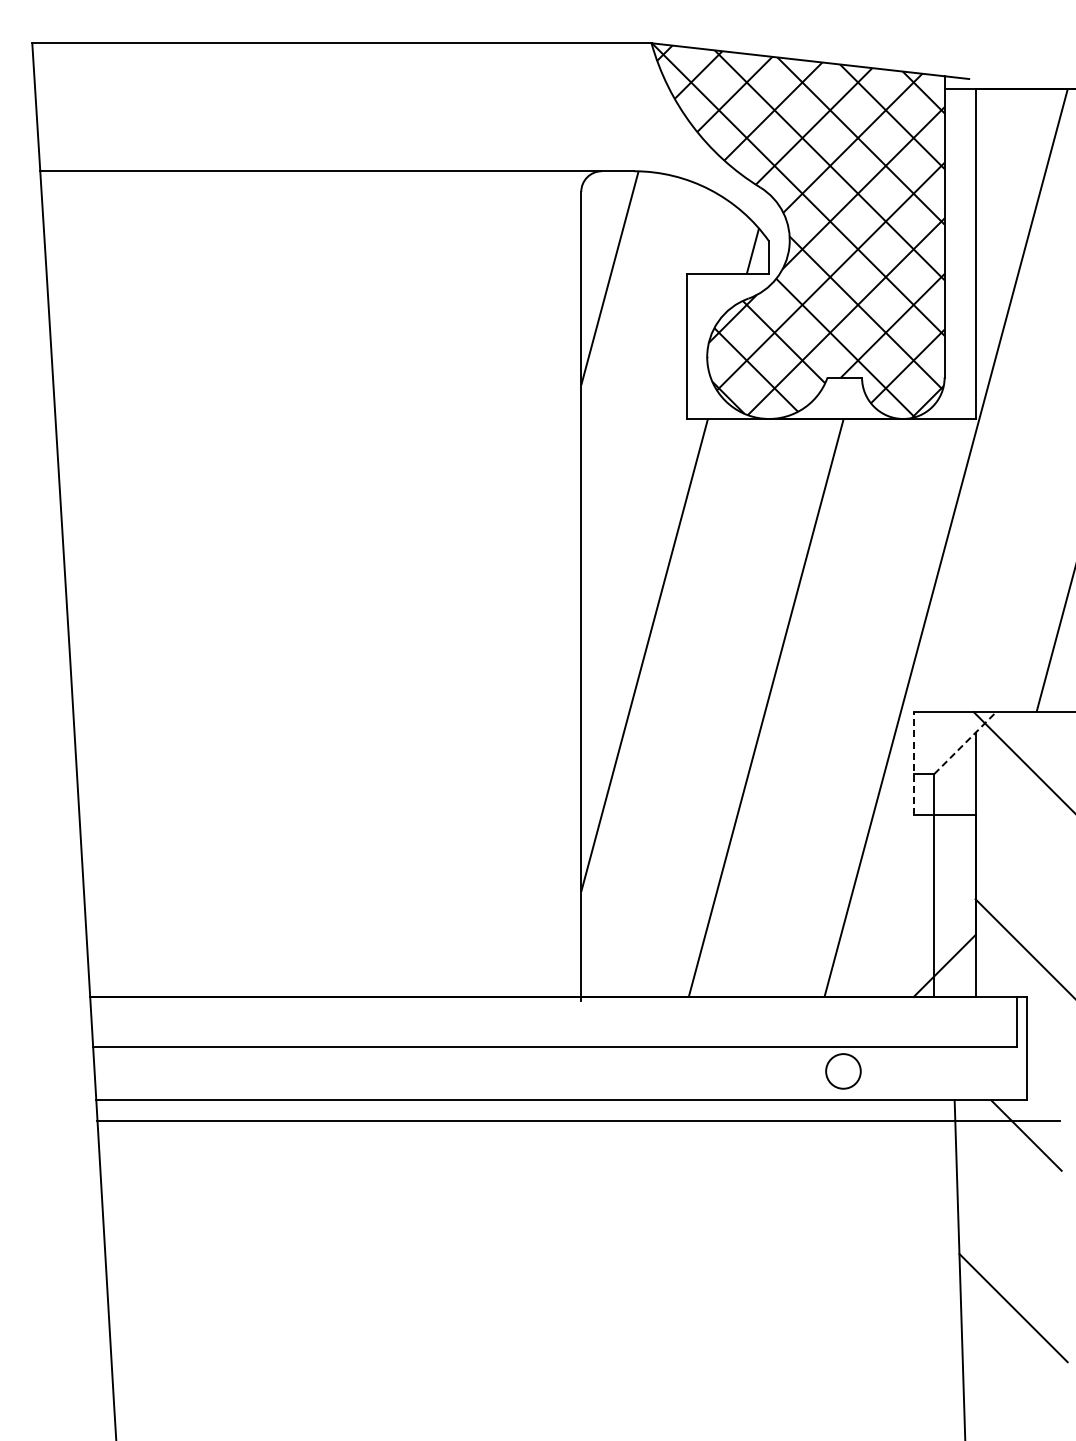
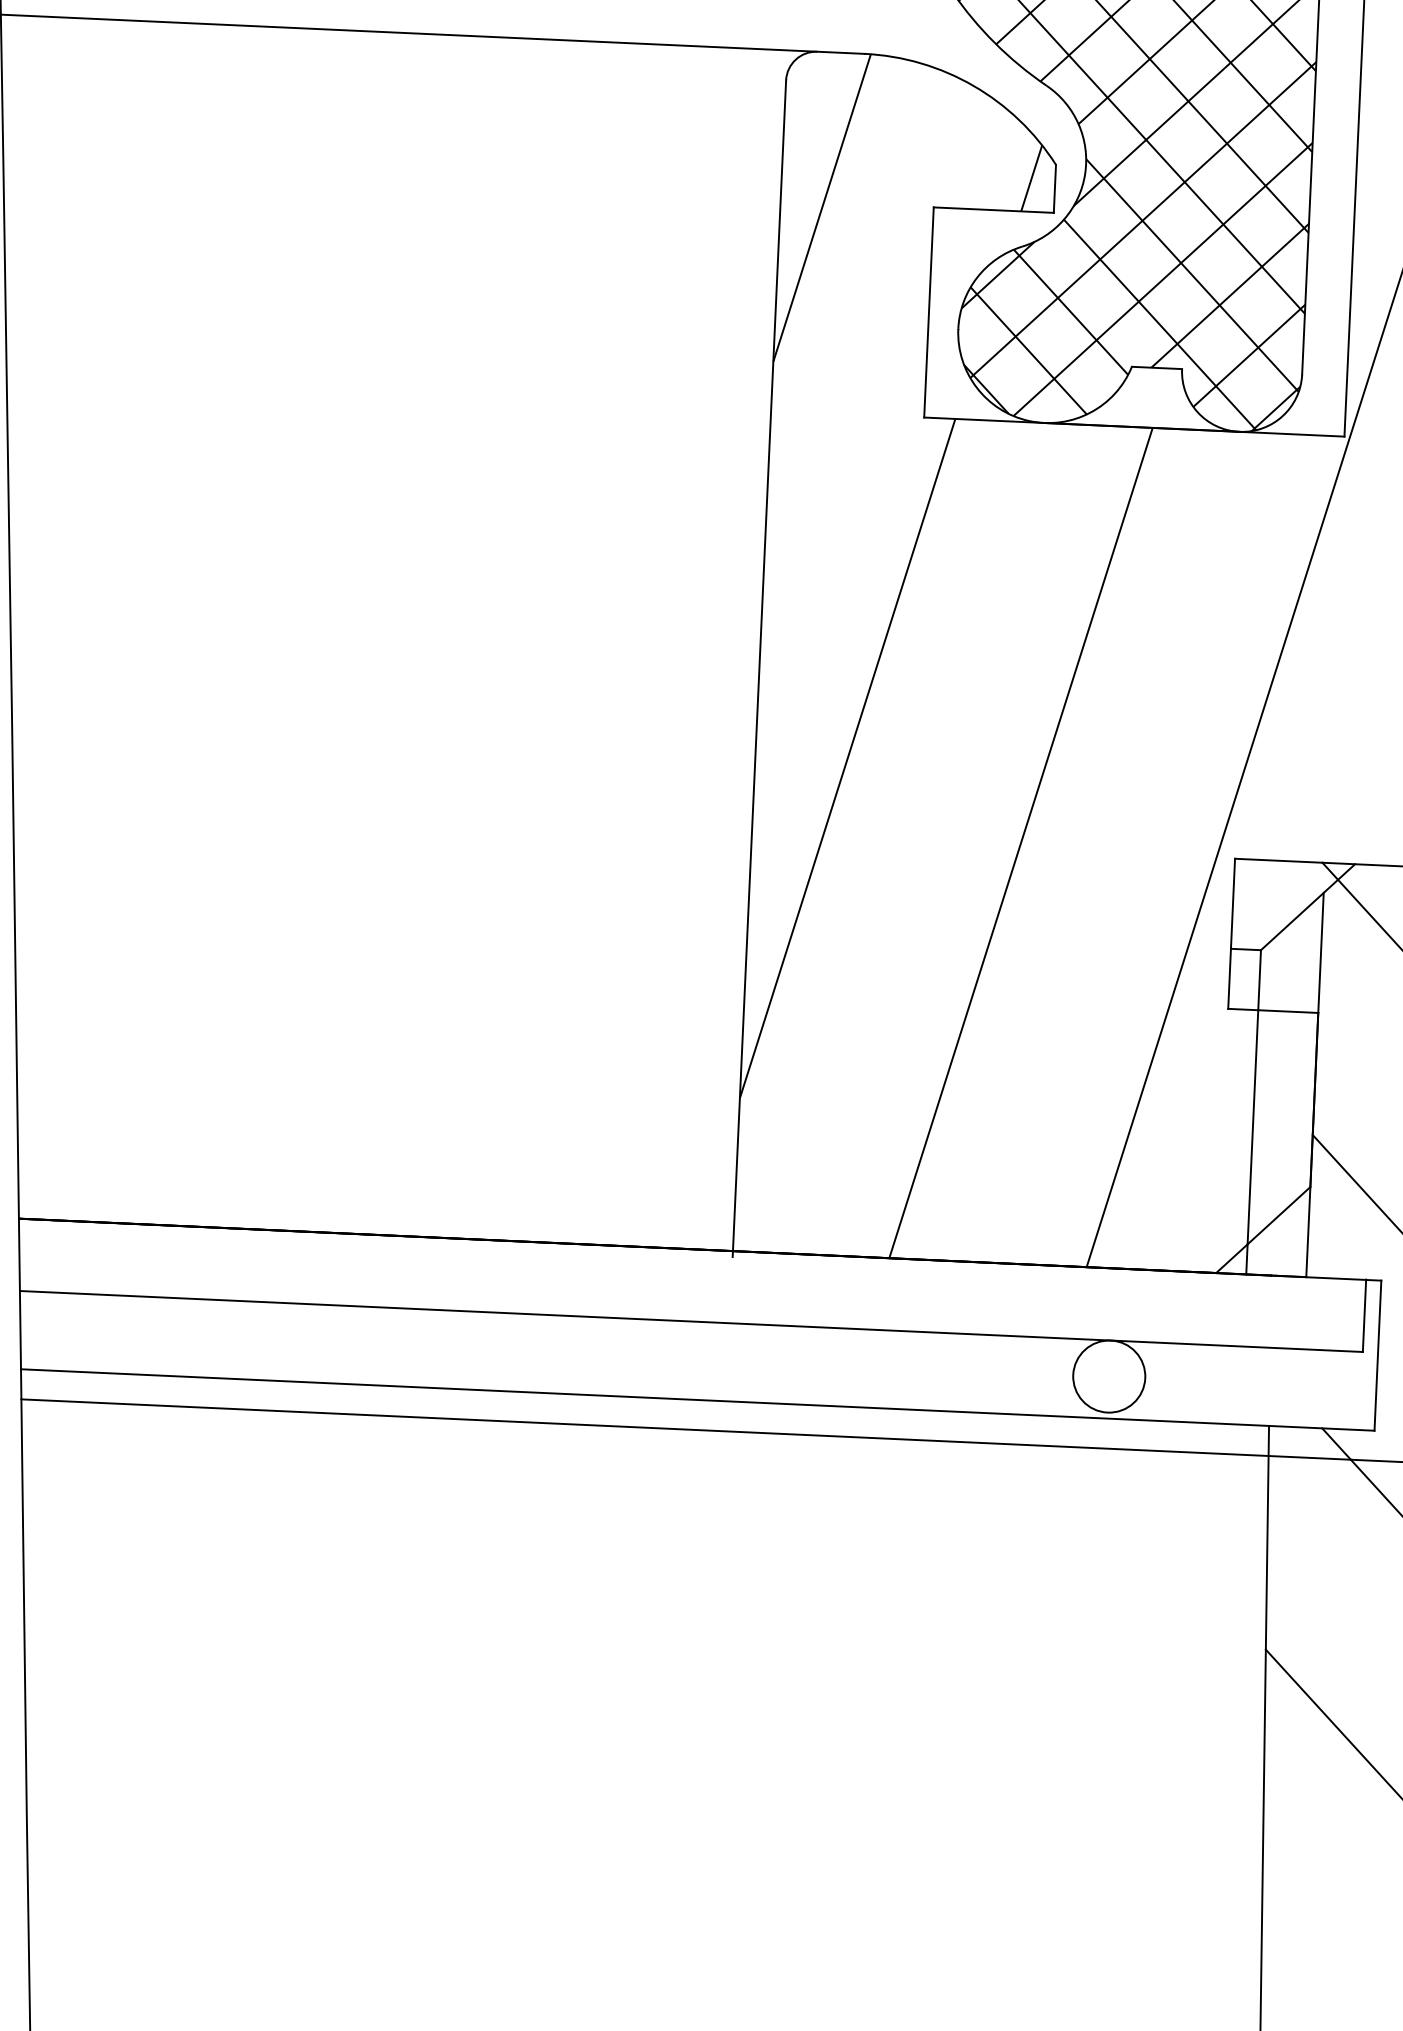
line: (965, 743) -> (1308, 907), dashed -> solid
line: (913, 763) -> (1231, 933), dashed -> solid
circle: (843, 1071) -> (1109, 1376), size x1.43

